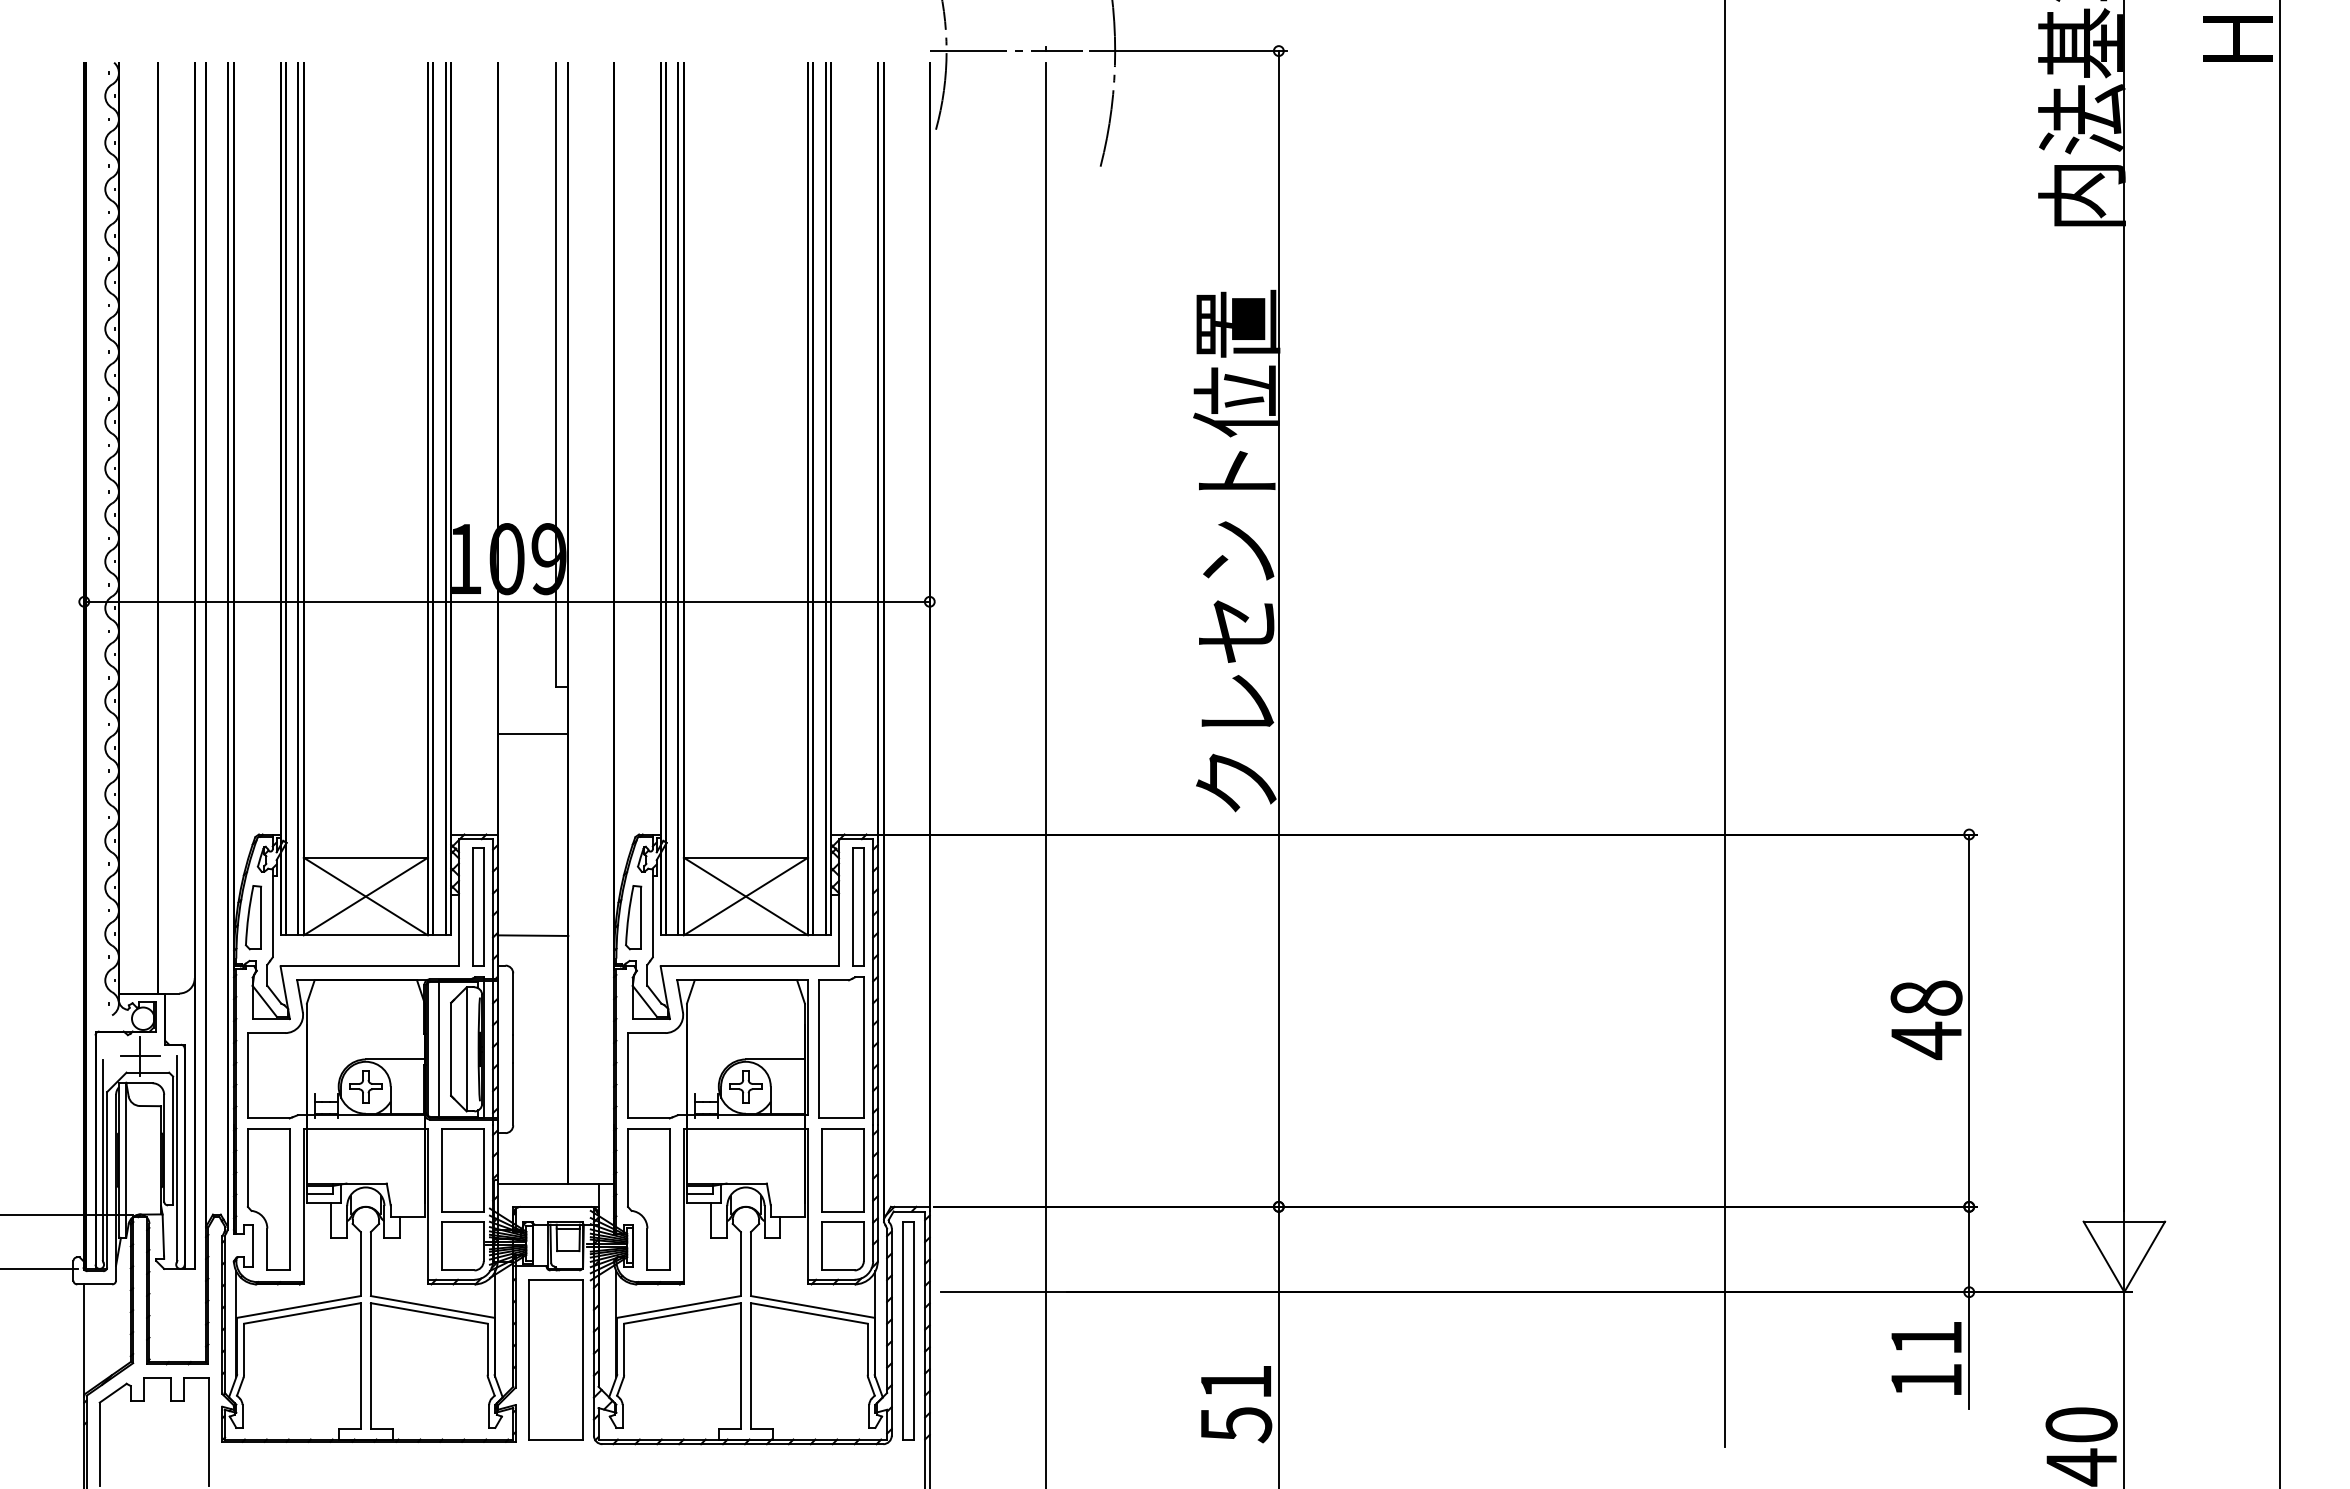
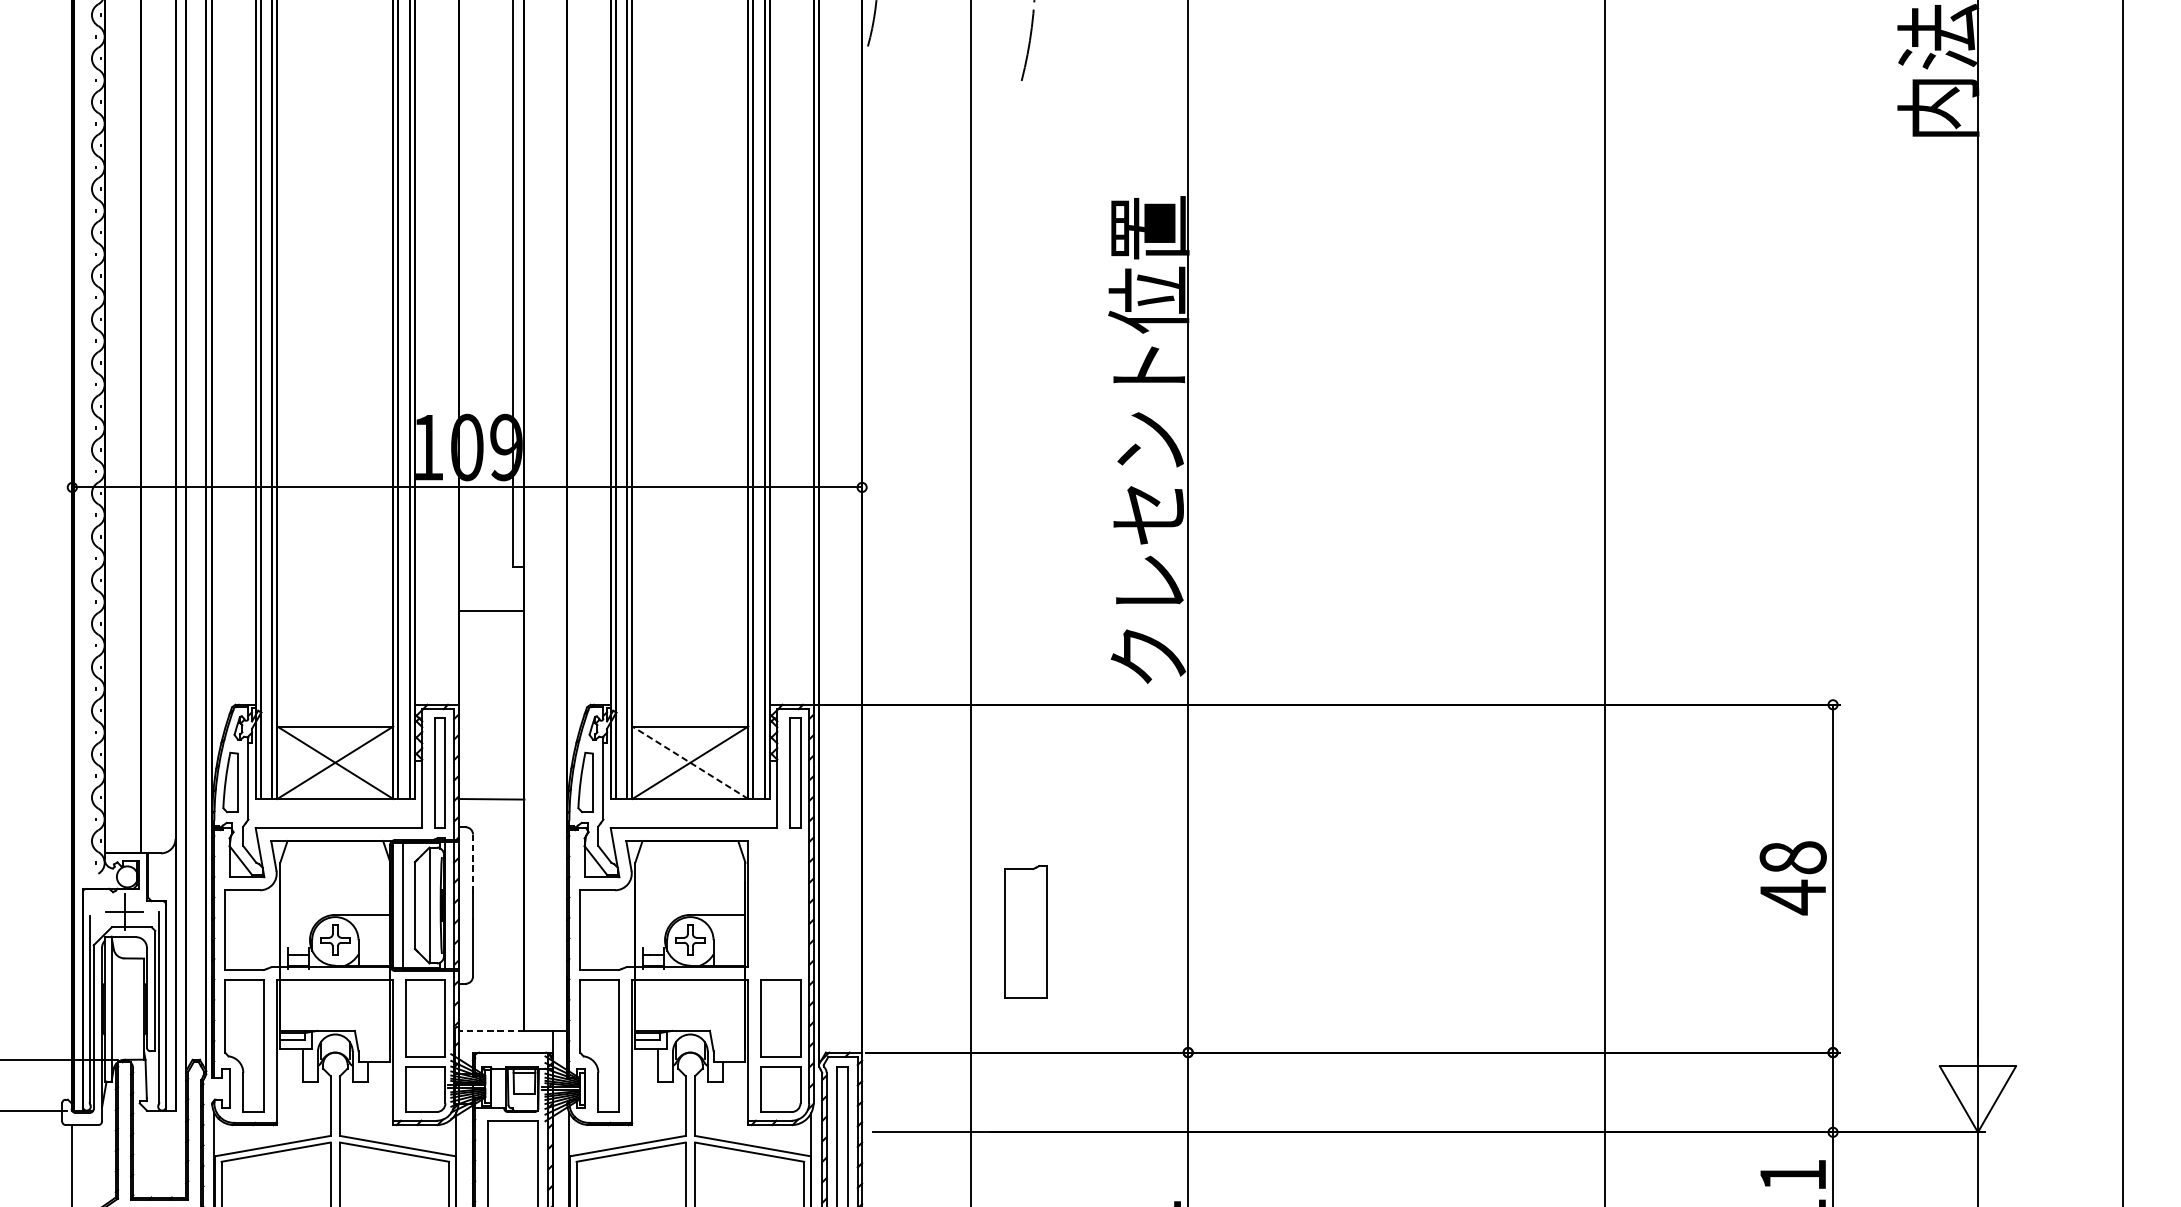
line: (745, 896) -> (689, 762), solid -> dashed
line: (513, 1003) -> (473, 862), solid -> dashed
part: (841, 1047) -> (1026, 931), moved
line: (532, 1183) -> (491, 1030), solid -> dashed

